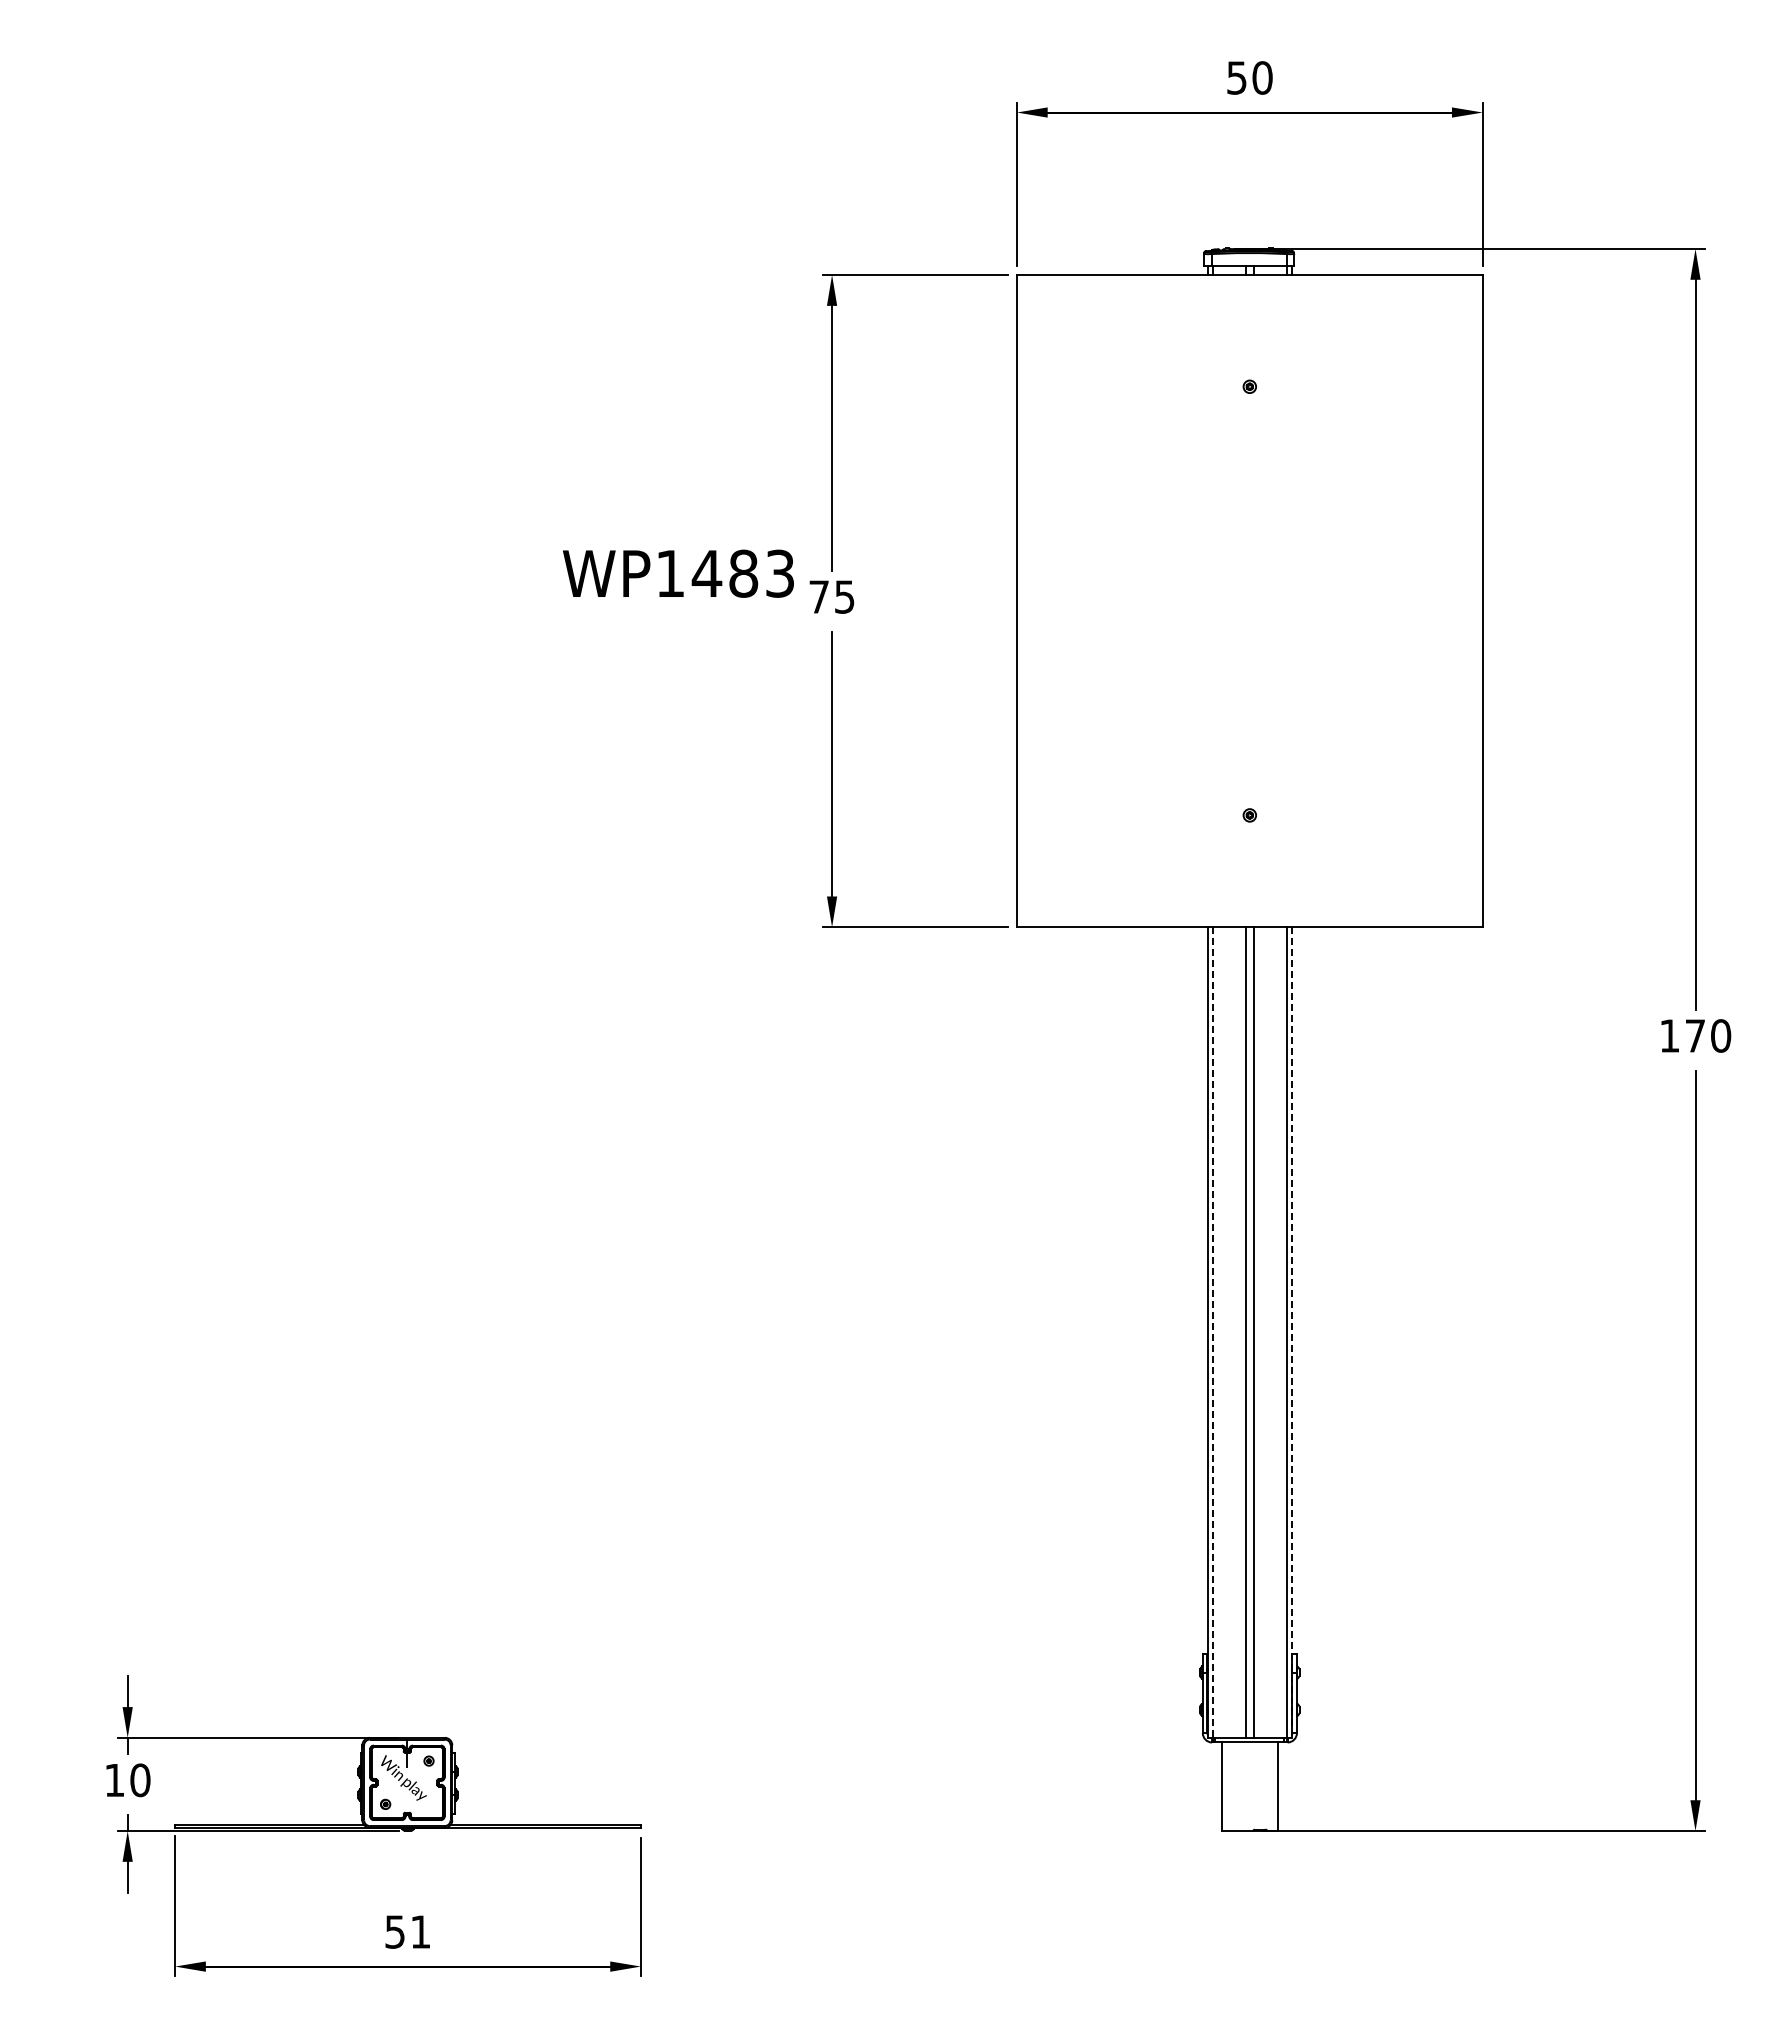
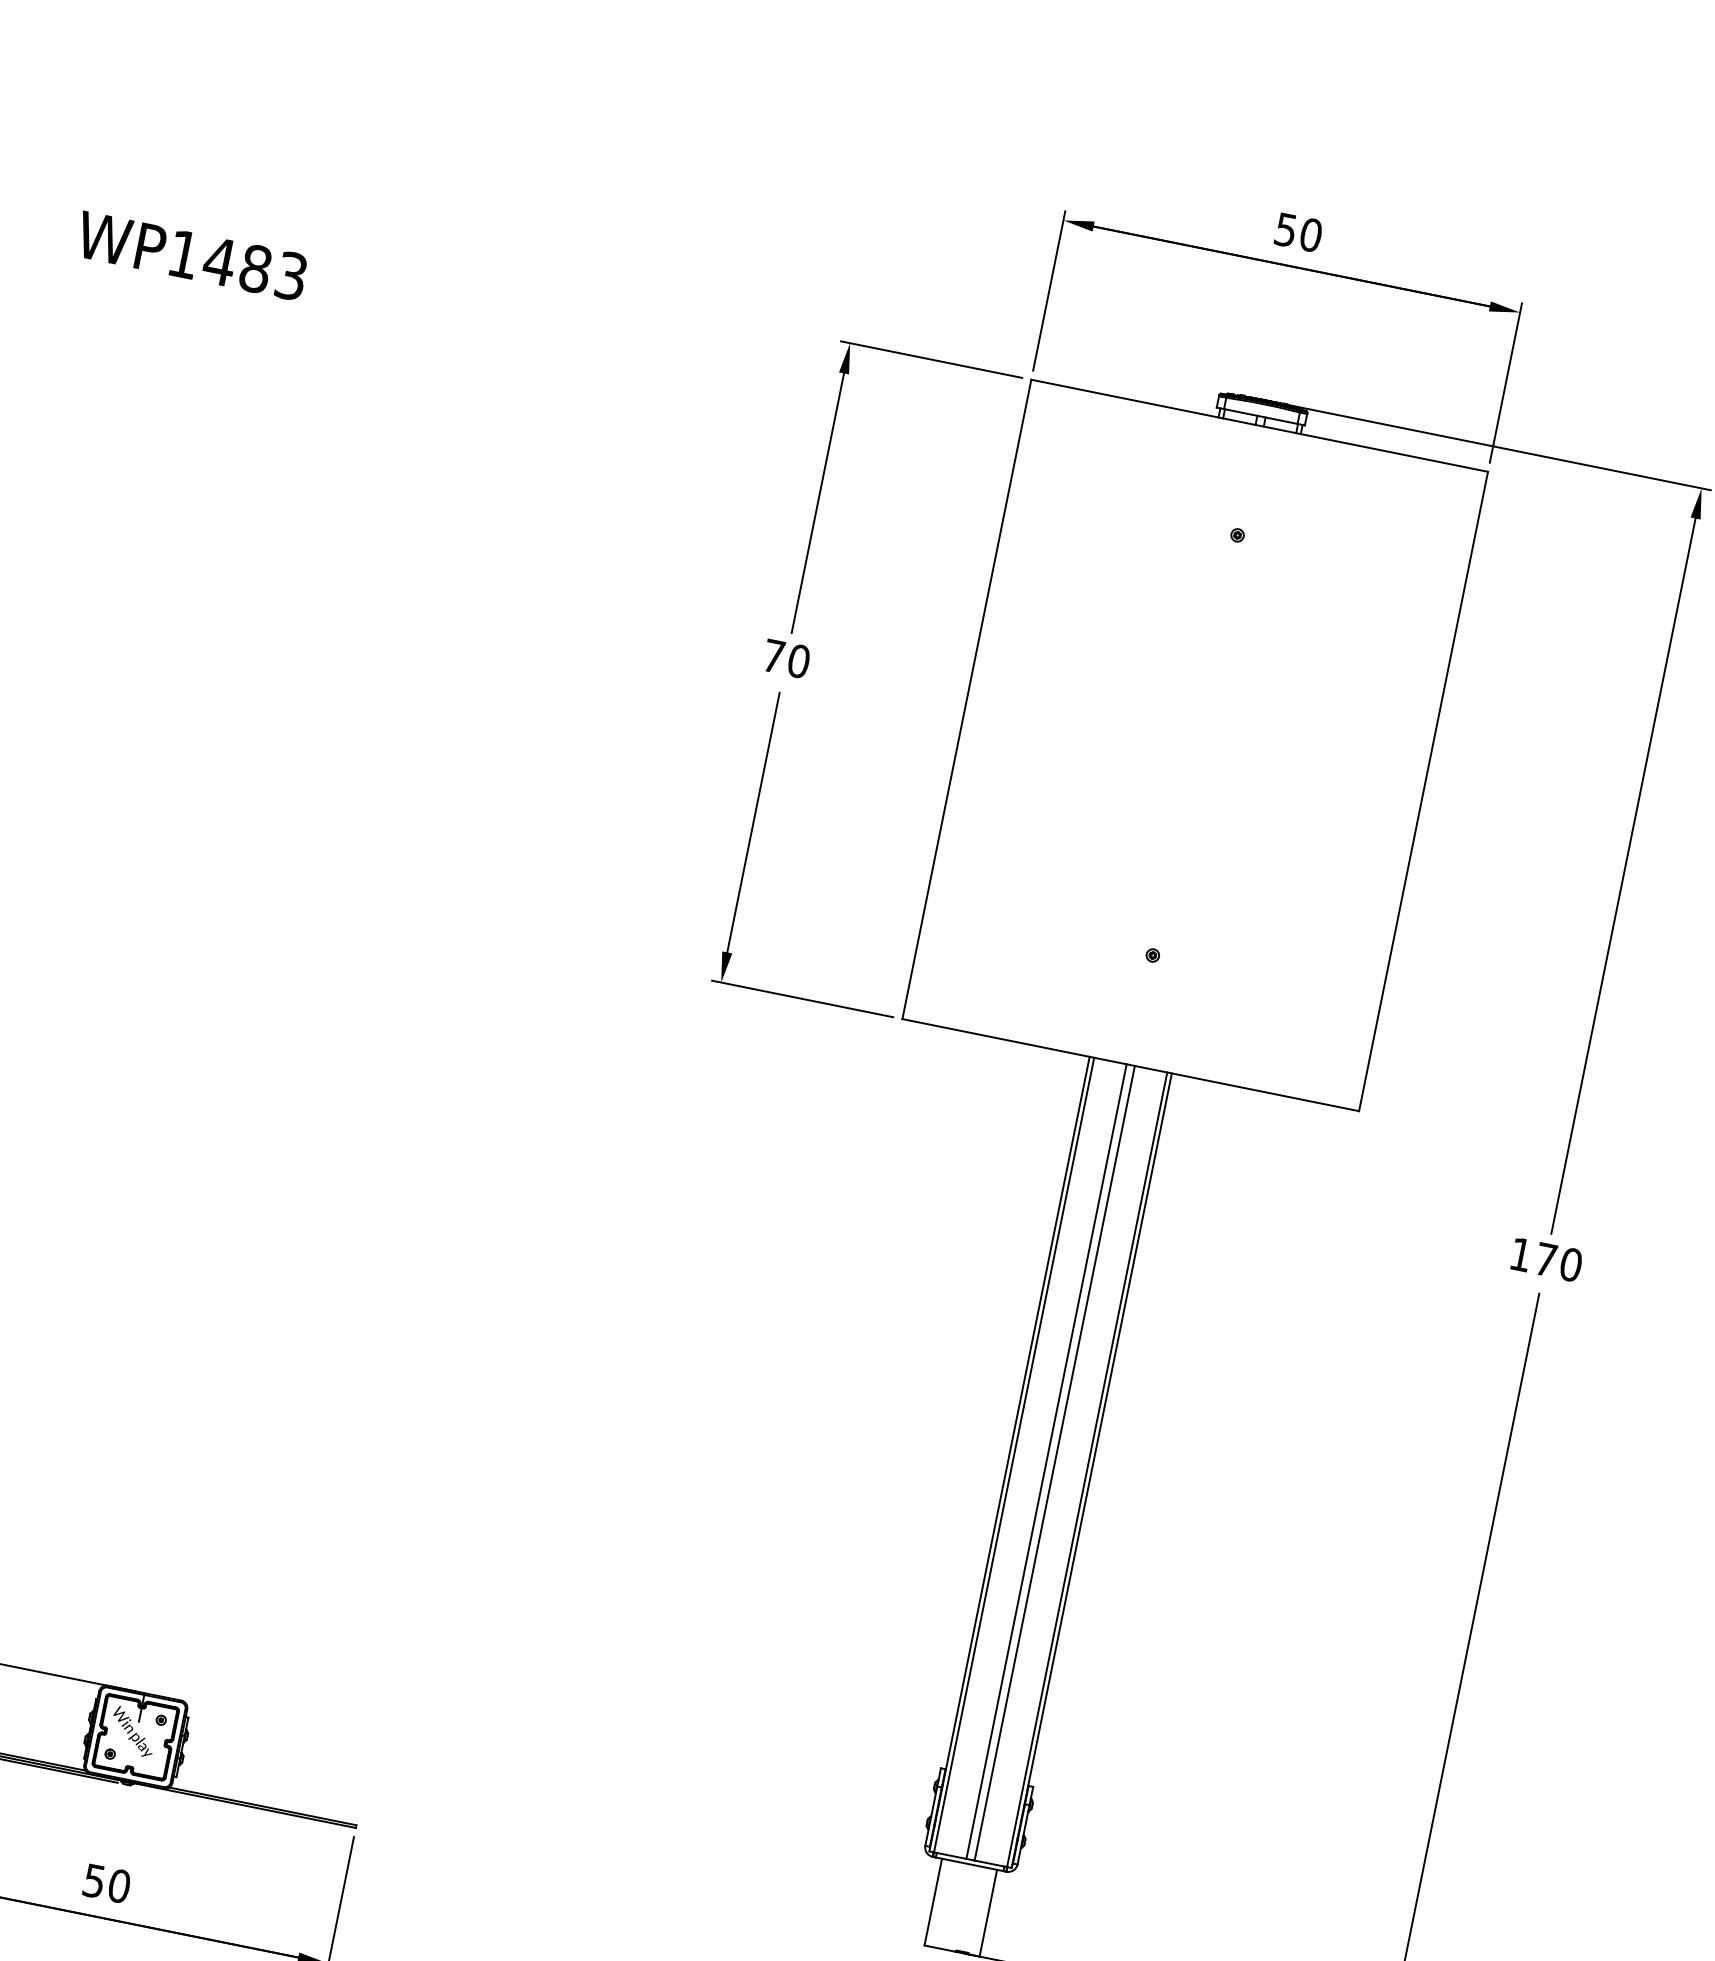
text: (678, 573) -> (191, 255), moved
text: (844, 596) -> (798, 660), 75 -> 70
line: (1212, 1333) -> (1013, 1455), dashed -> solid
line: (1291, 1333) -> (1091, 1471), dashed -> solid
text: (420, 1931) -> (119, 1885), 51 -> 50

